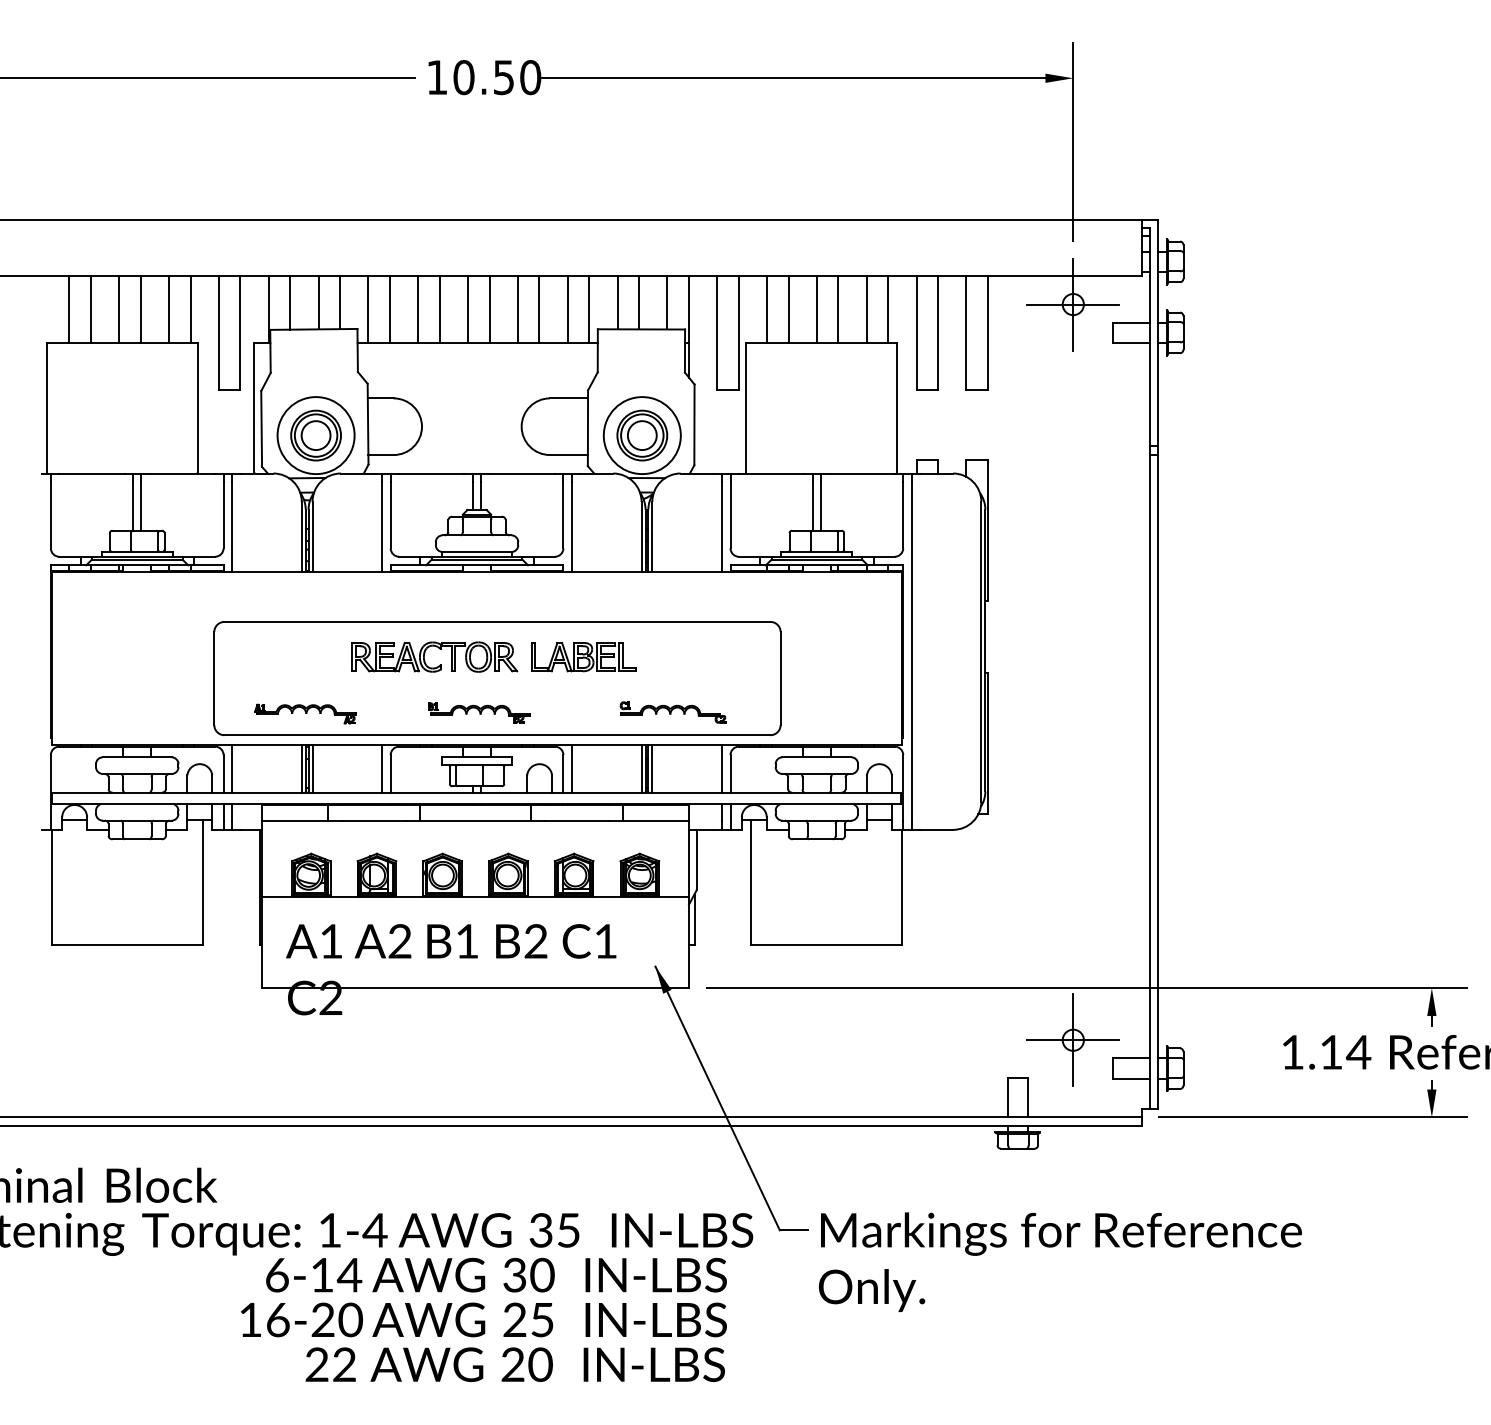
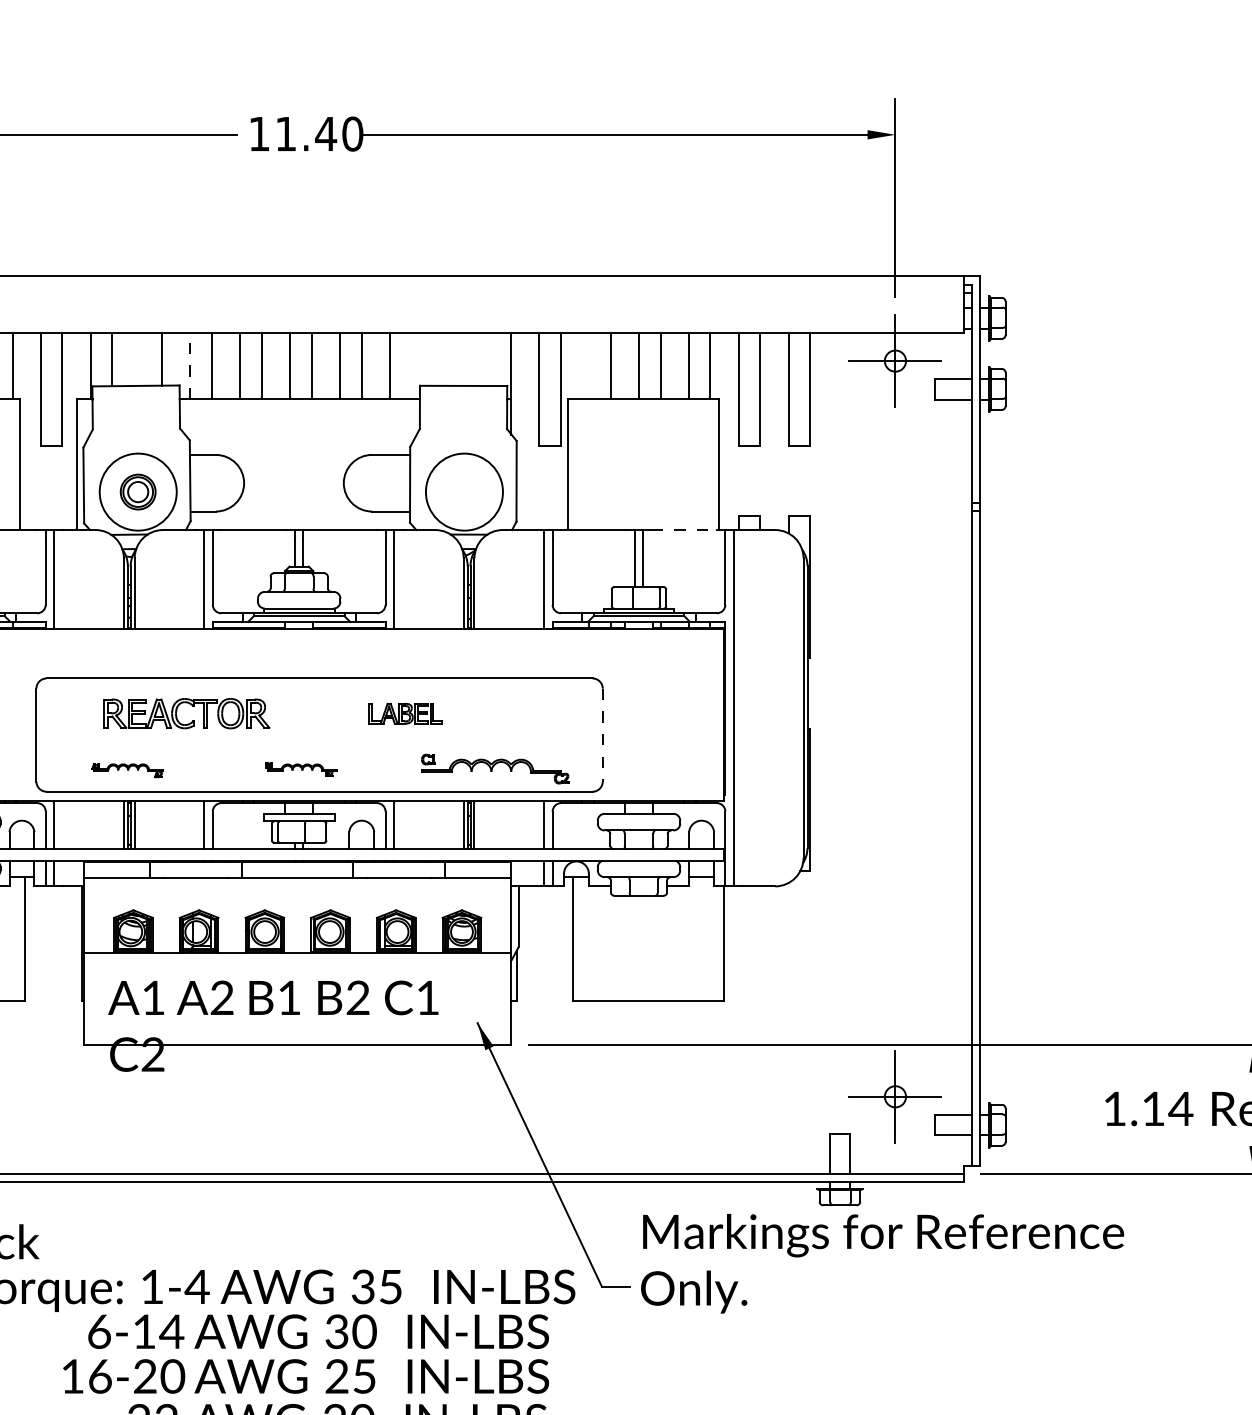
text: (483, 77) -> (305, 134), 10.50 -> 11.40
line: (318, 302) -> (140, 359), removed
line: (617, 302) -> (439, 359), removed
line: (639, 302) -> (461, 359), removed
line: (667, 302) -> (489, 359), removed
line: (368, 309) -> (190, 366), solid -> dashed
line: (589, 309) -> (411, 366), removed
line: (767, 309) -> (589, 366), removed
part: (315, 435) -> (137, 492), size x0.7
part: (642, 435) -> (464, 492), removed
line: (862, 473) -> (684, 530), solid -> dashed
part: (439, 649) -> (191, 706), moved
part: (583, 657) -> (405, 714), size x0.7
line: (780, 679) -> (602, 736), solid -> dashed
part: (479, 712) -> (301, 769), size x0.7
part: (672, 712) -> (494, 769), size x1.4
part: (305, 713) -> (127, 770), size x0.7
text: (1060, 1261) -> (882, 1263), moved

